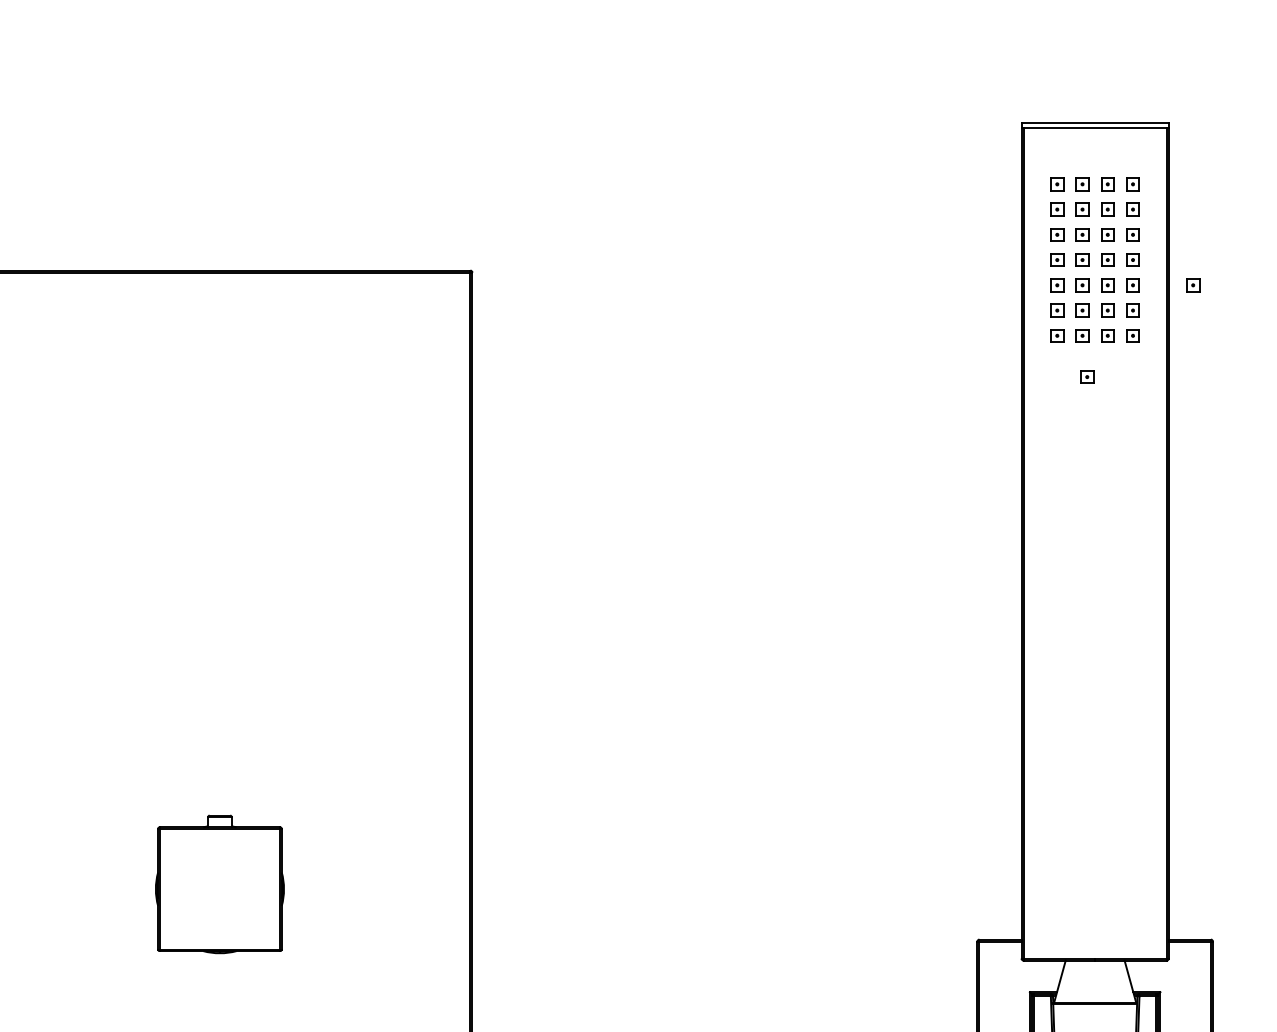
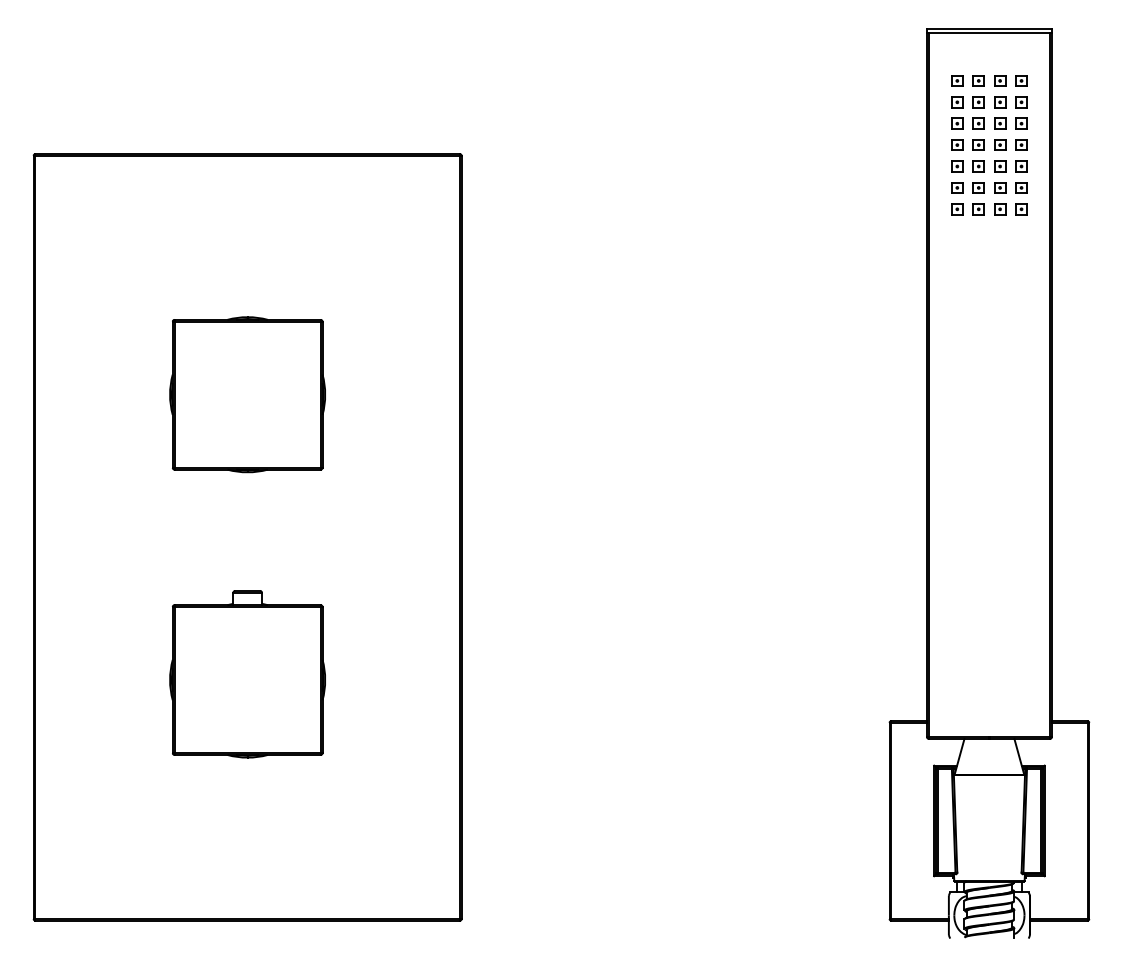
part: (1193, 285) -> (1072, 166), removed
part: (1086, 377) -> (982, 244), removed
part: (219, 554) -> (247, 394), added
part: (219, 884) -> (247, 674), size x1.43

